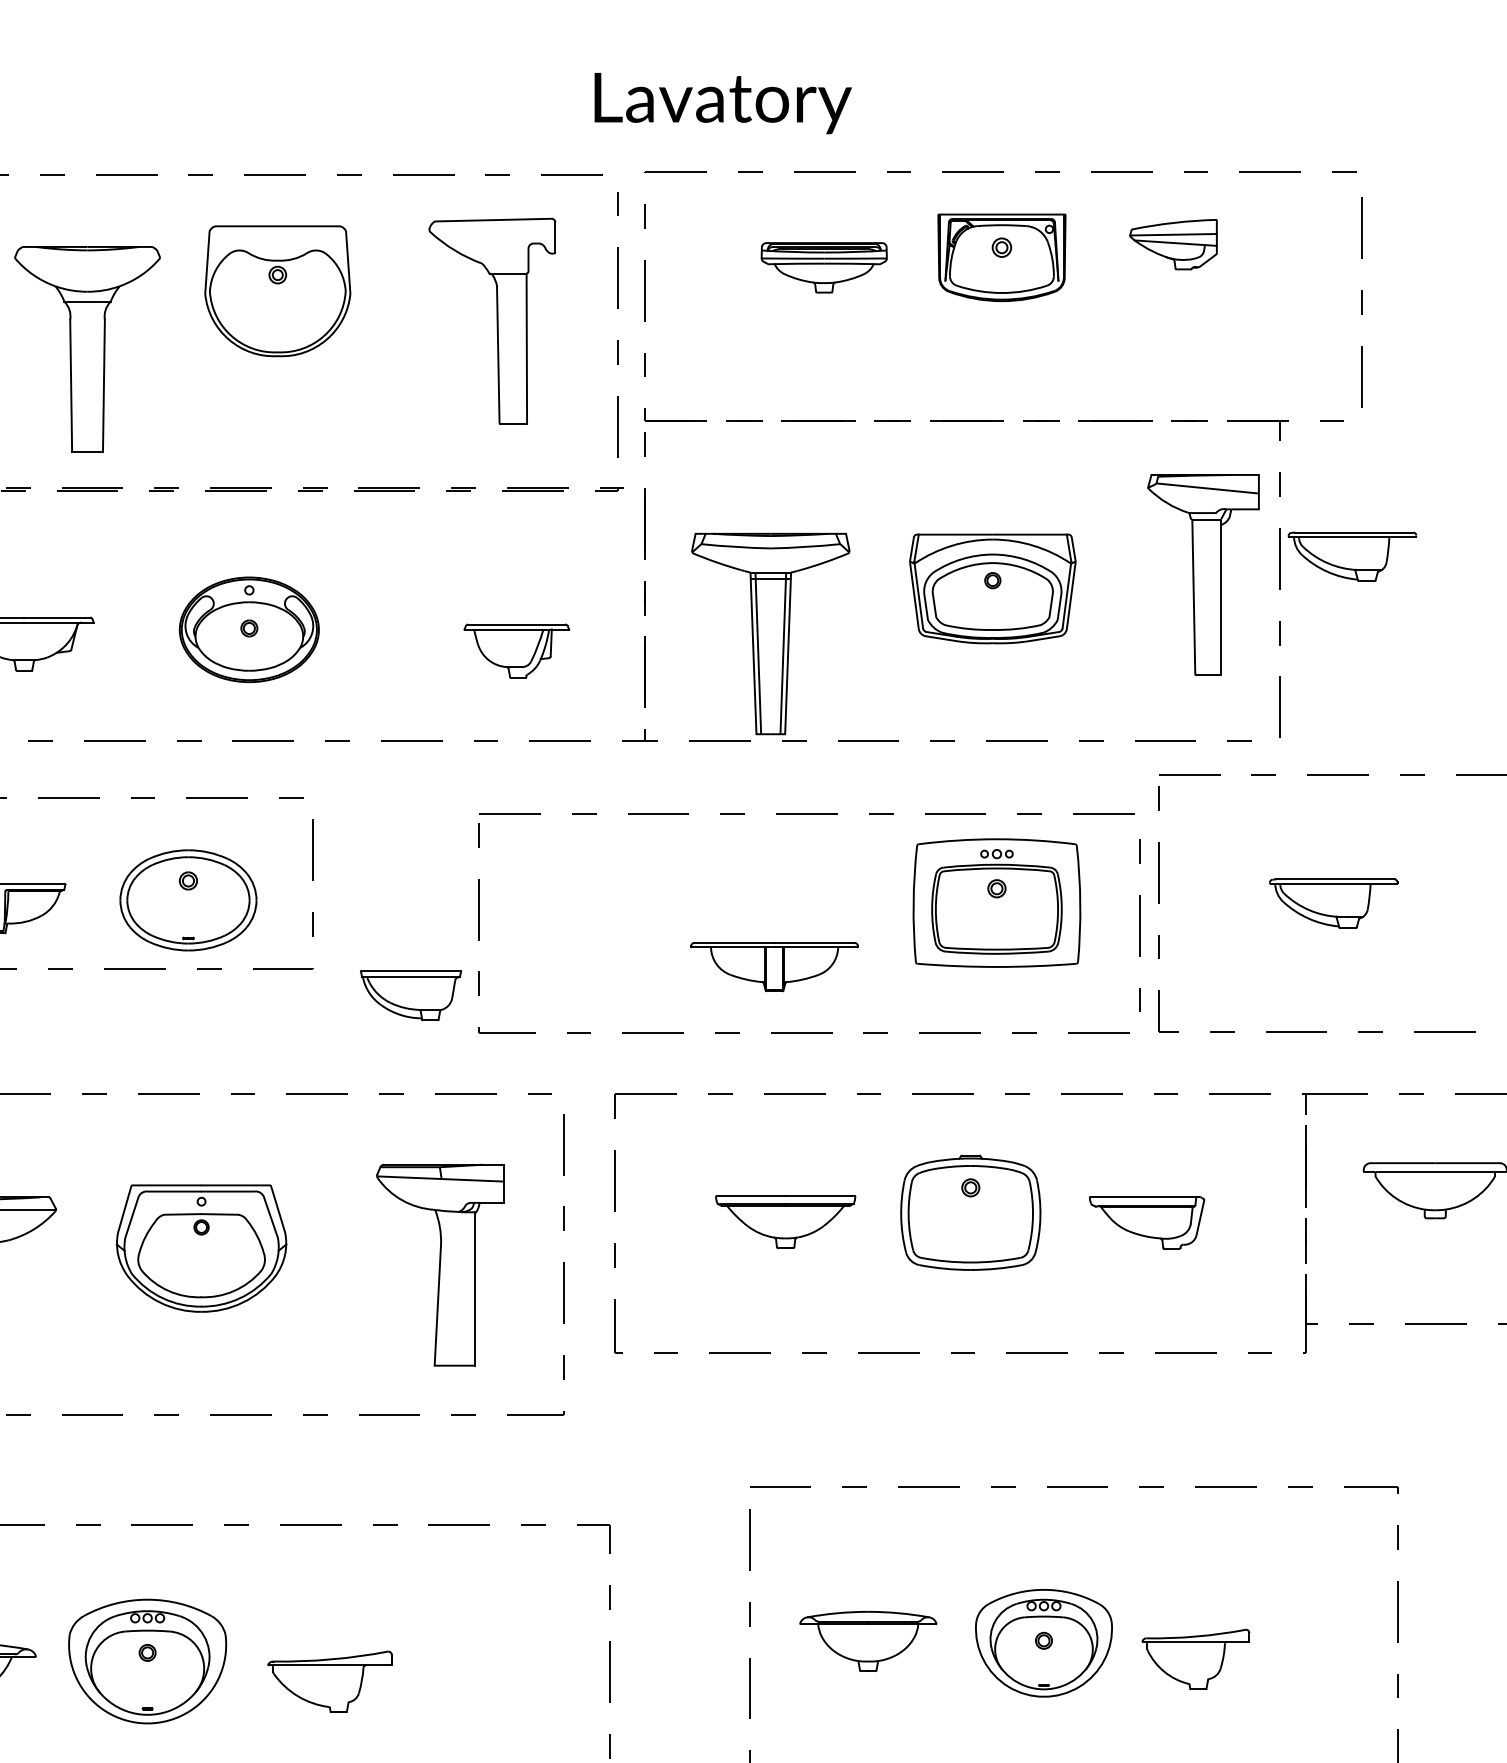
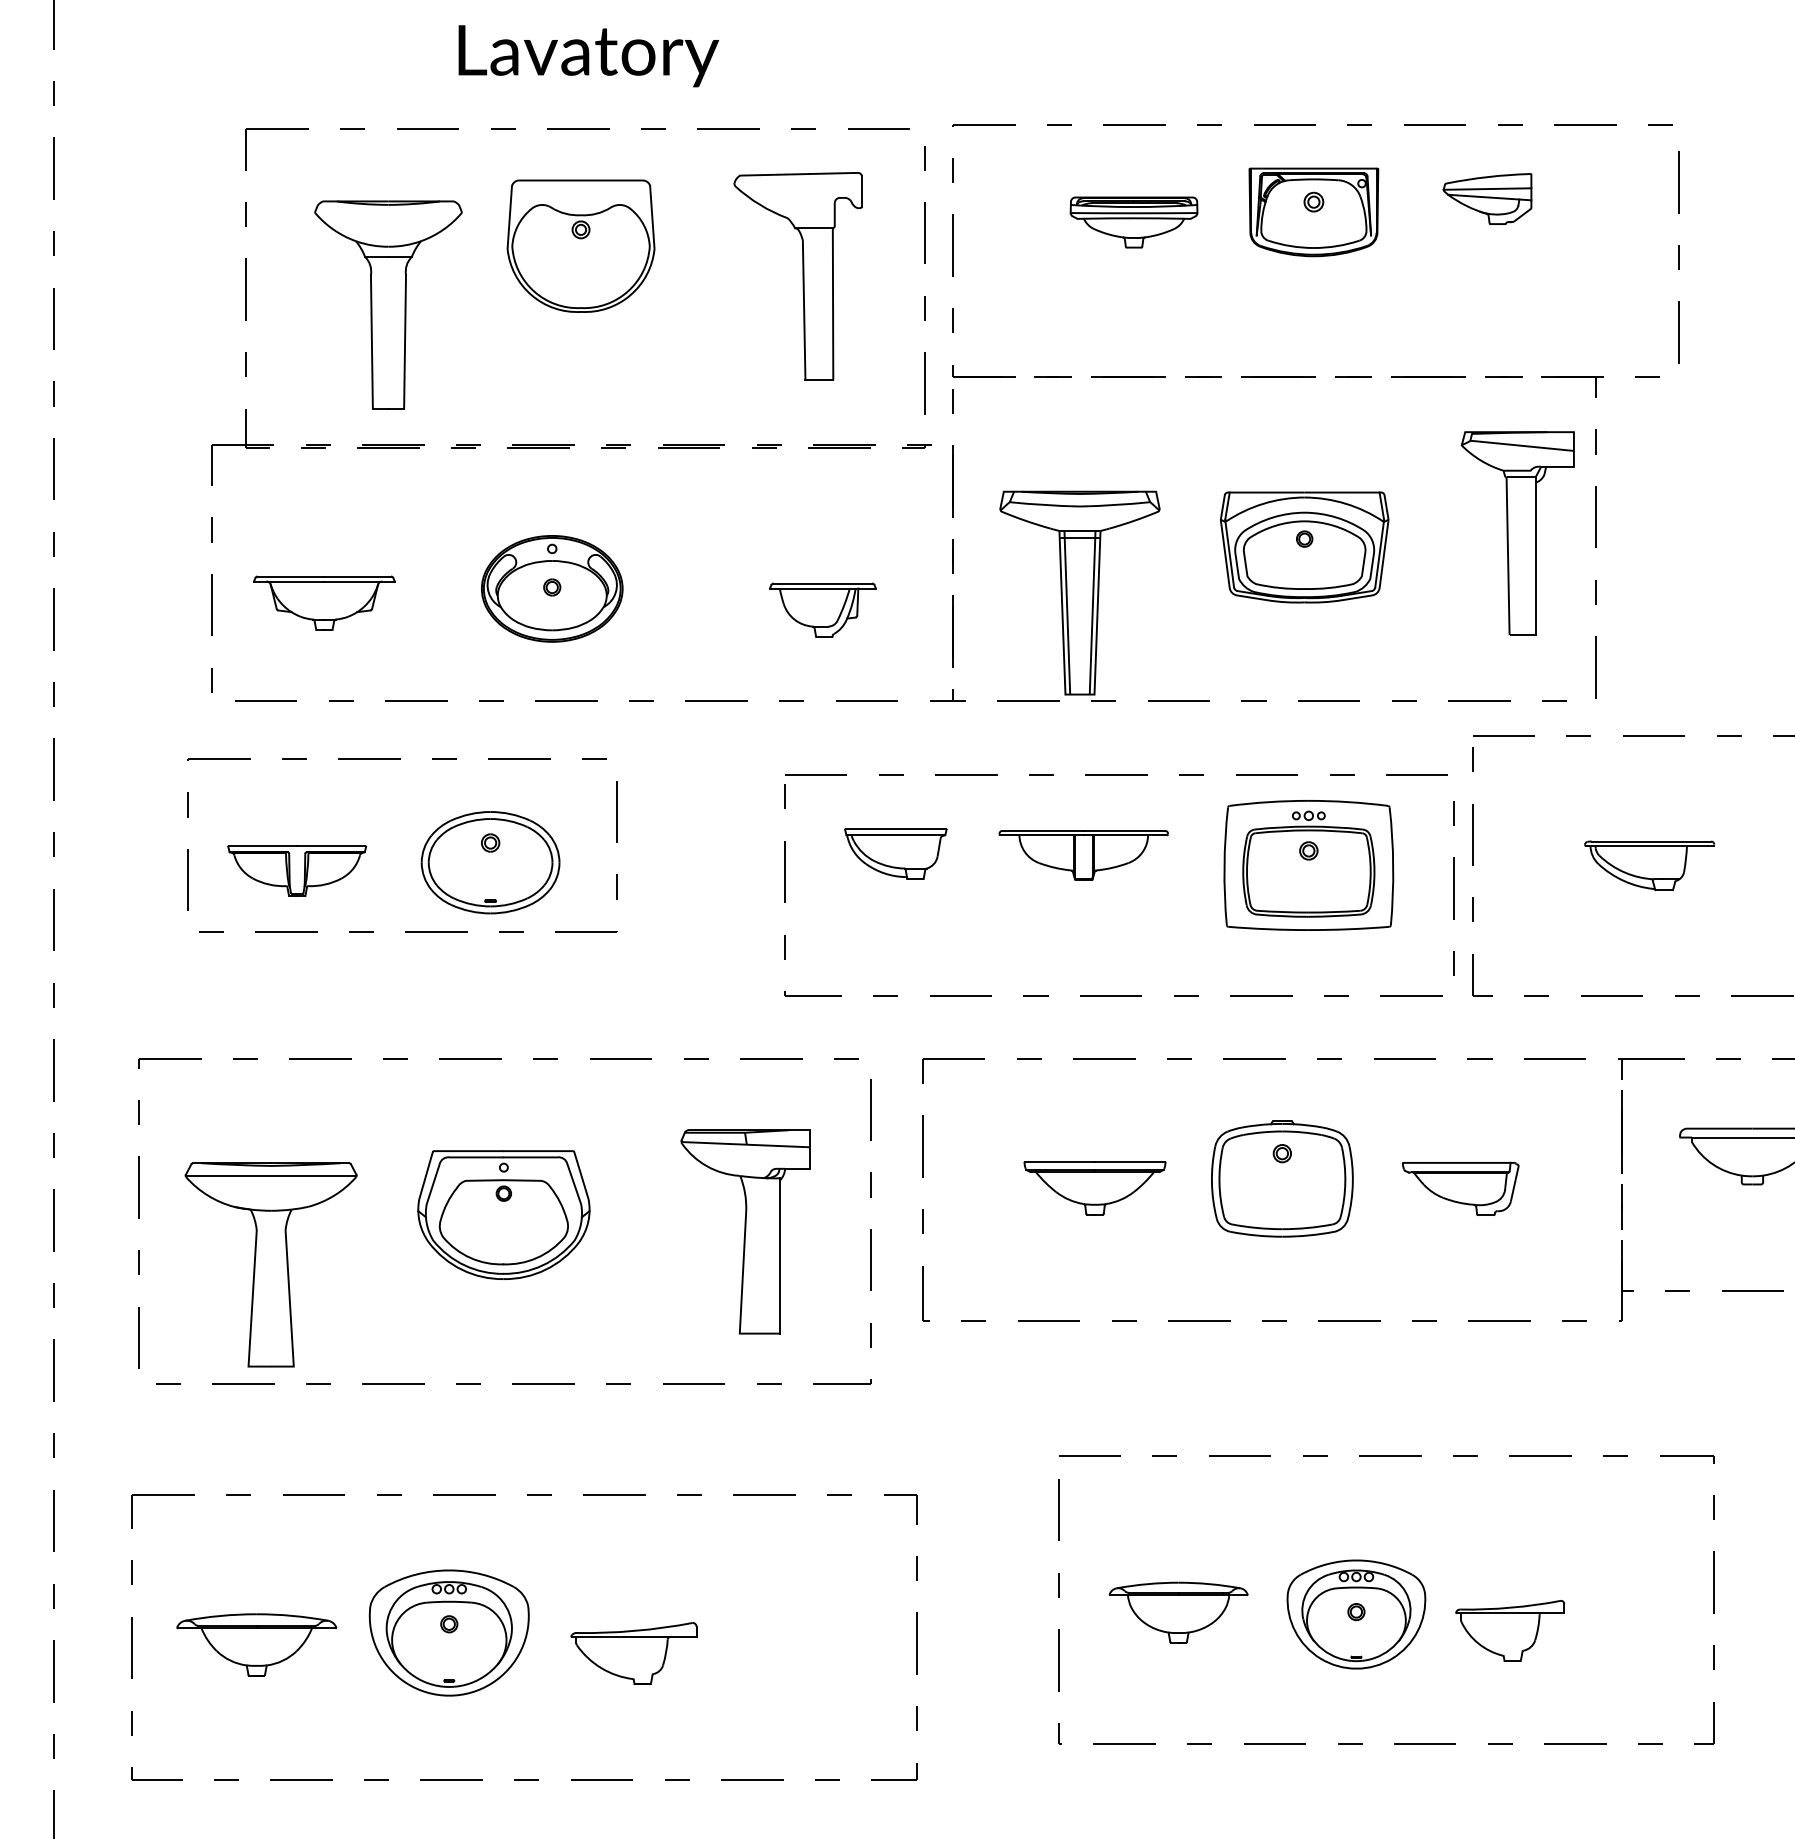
text: (722, 103) -> (588, 56), moved
part: (1352, 556) -> (1668, 514), removed
part: (774, 967) -> (1083, 855), moved
part: (410, 995) -> (895, 853), moved

